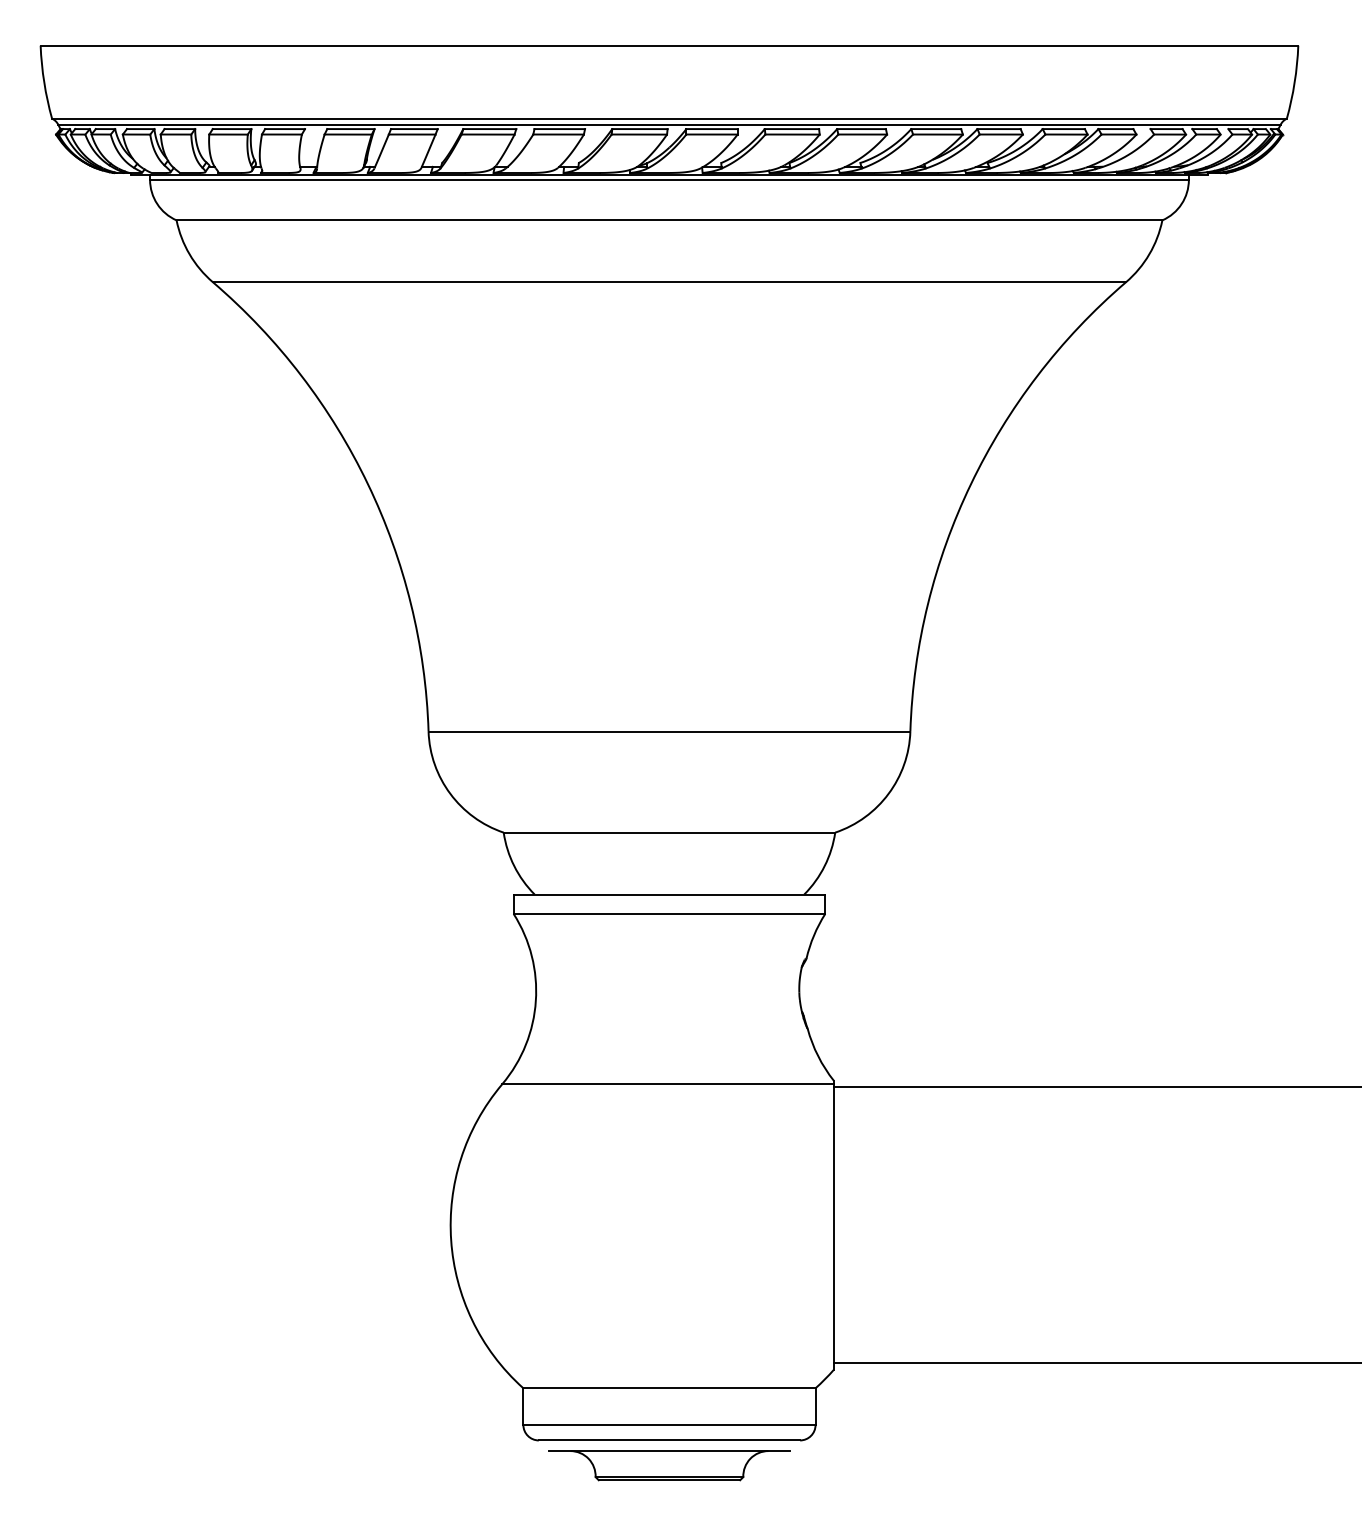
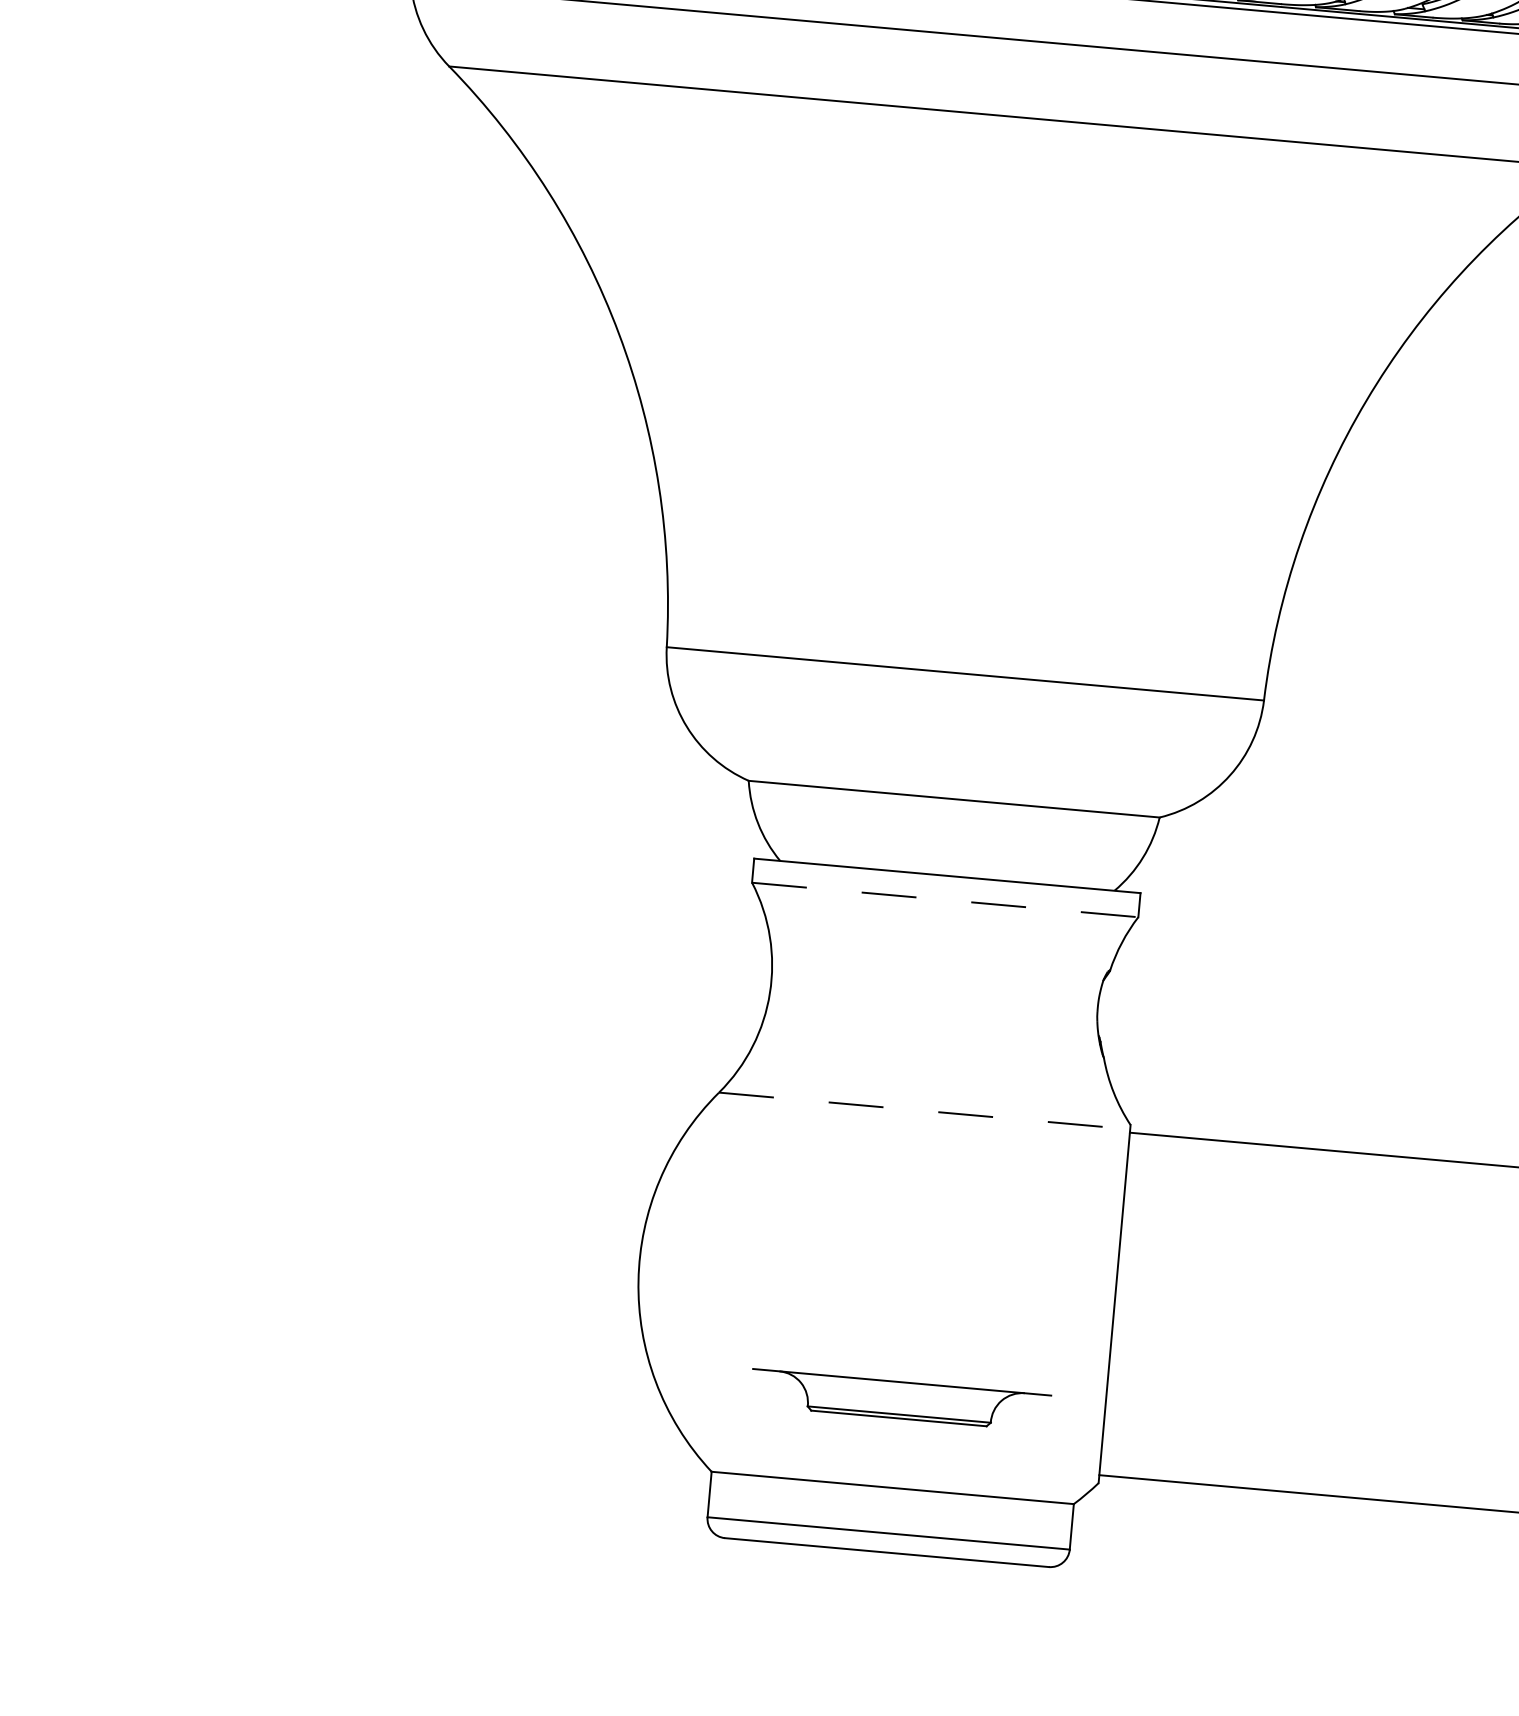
line: (669, 913) -> (945, 899), solid -> dashed
line: (668, 1084) -> (925, 1111), solid -> dashed
part: (669, 1465) -> (900, 1400), moved

